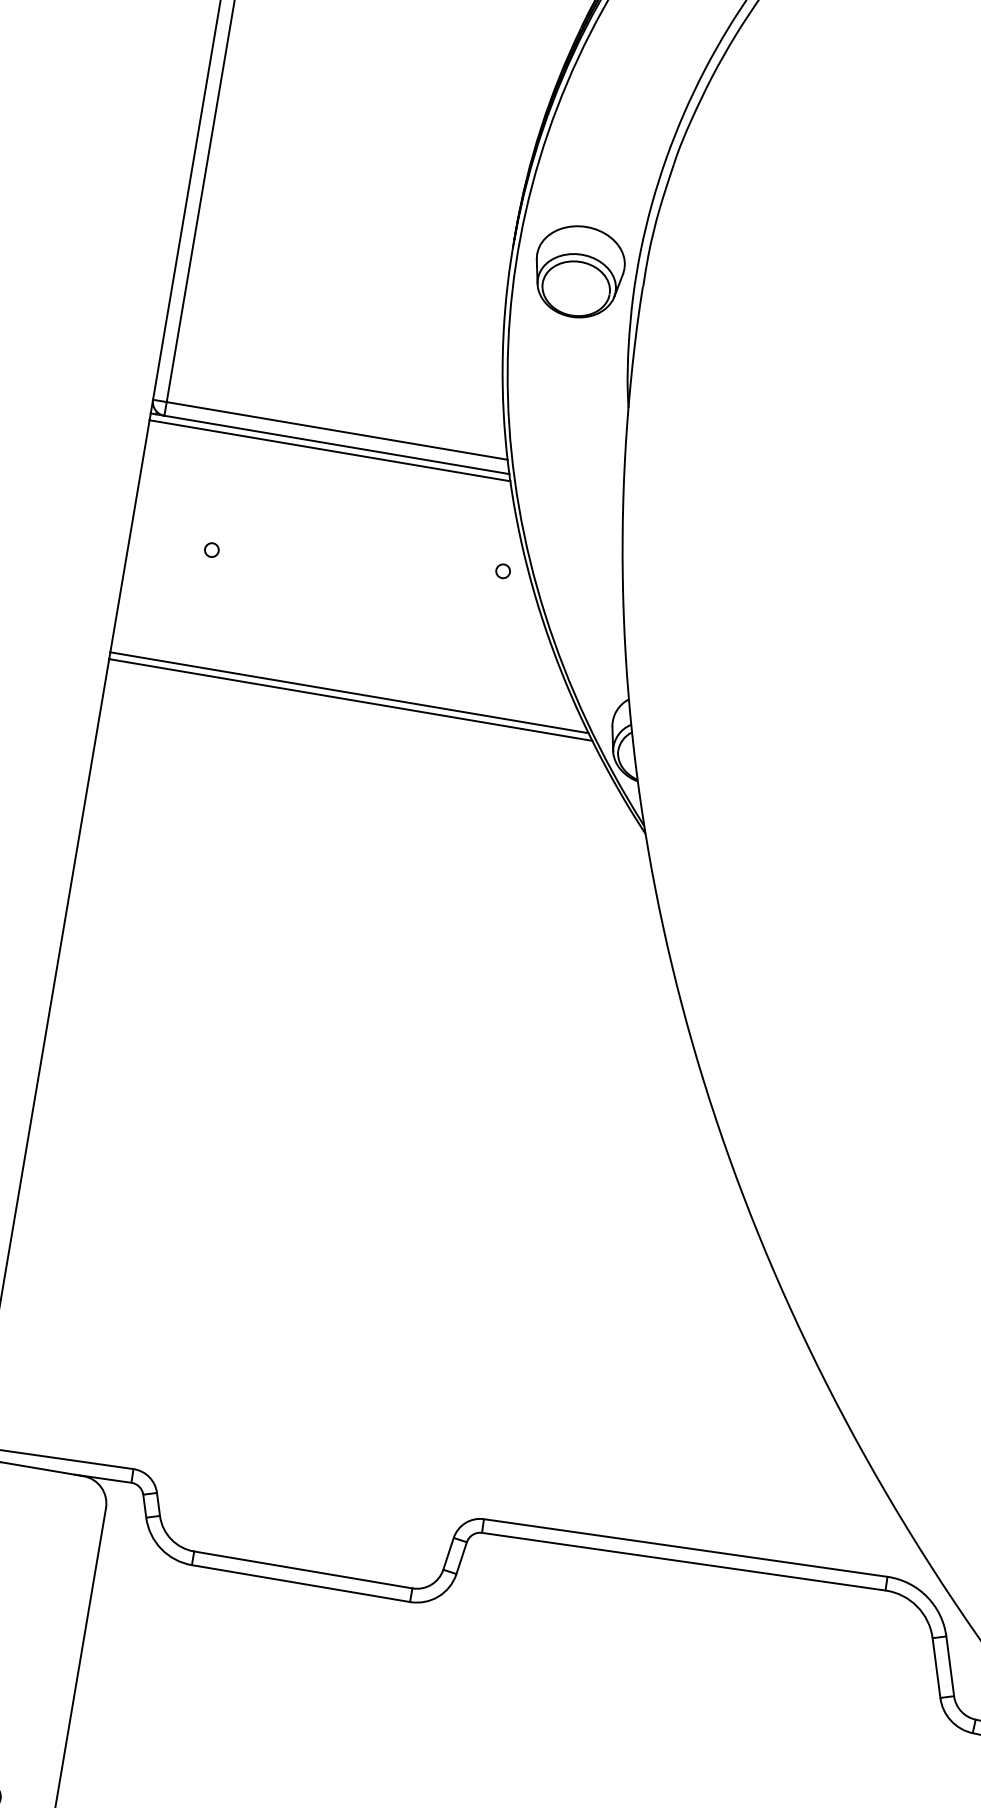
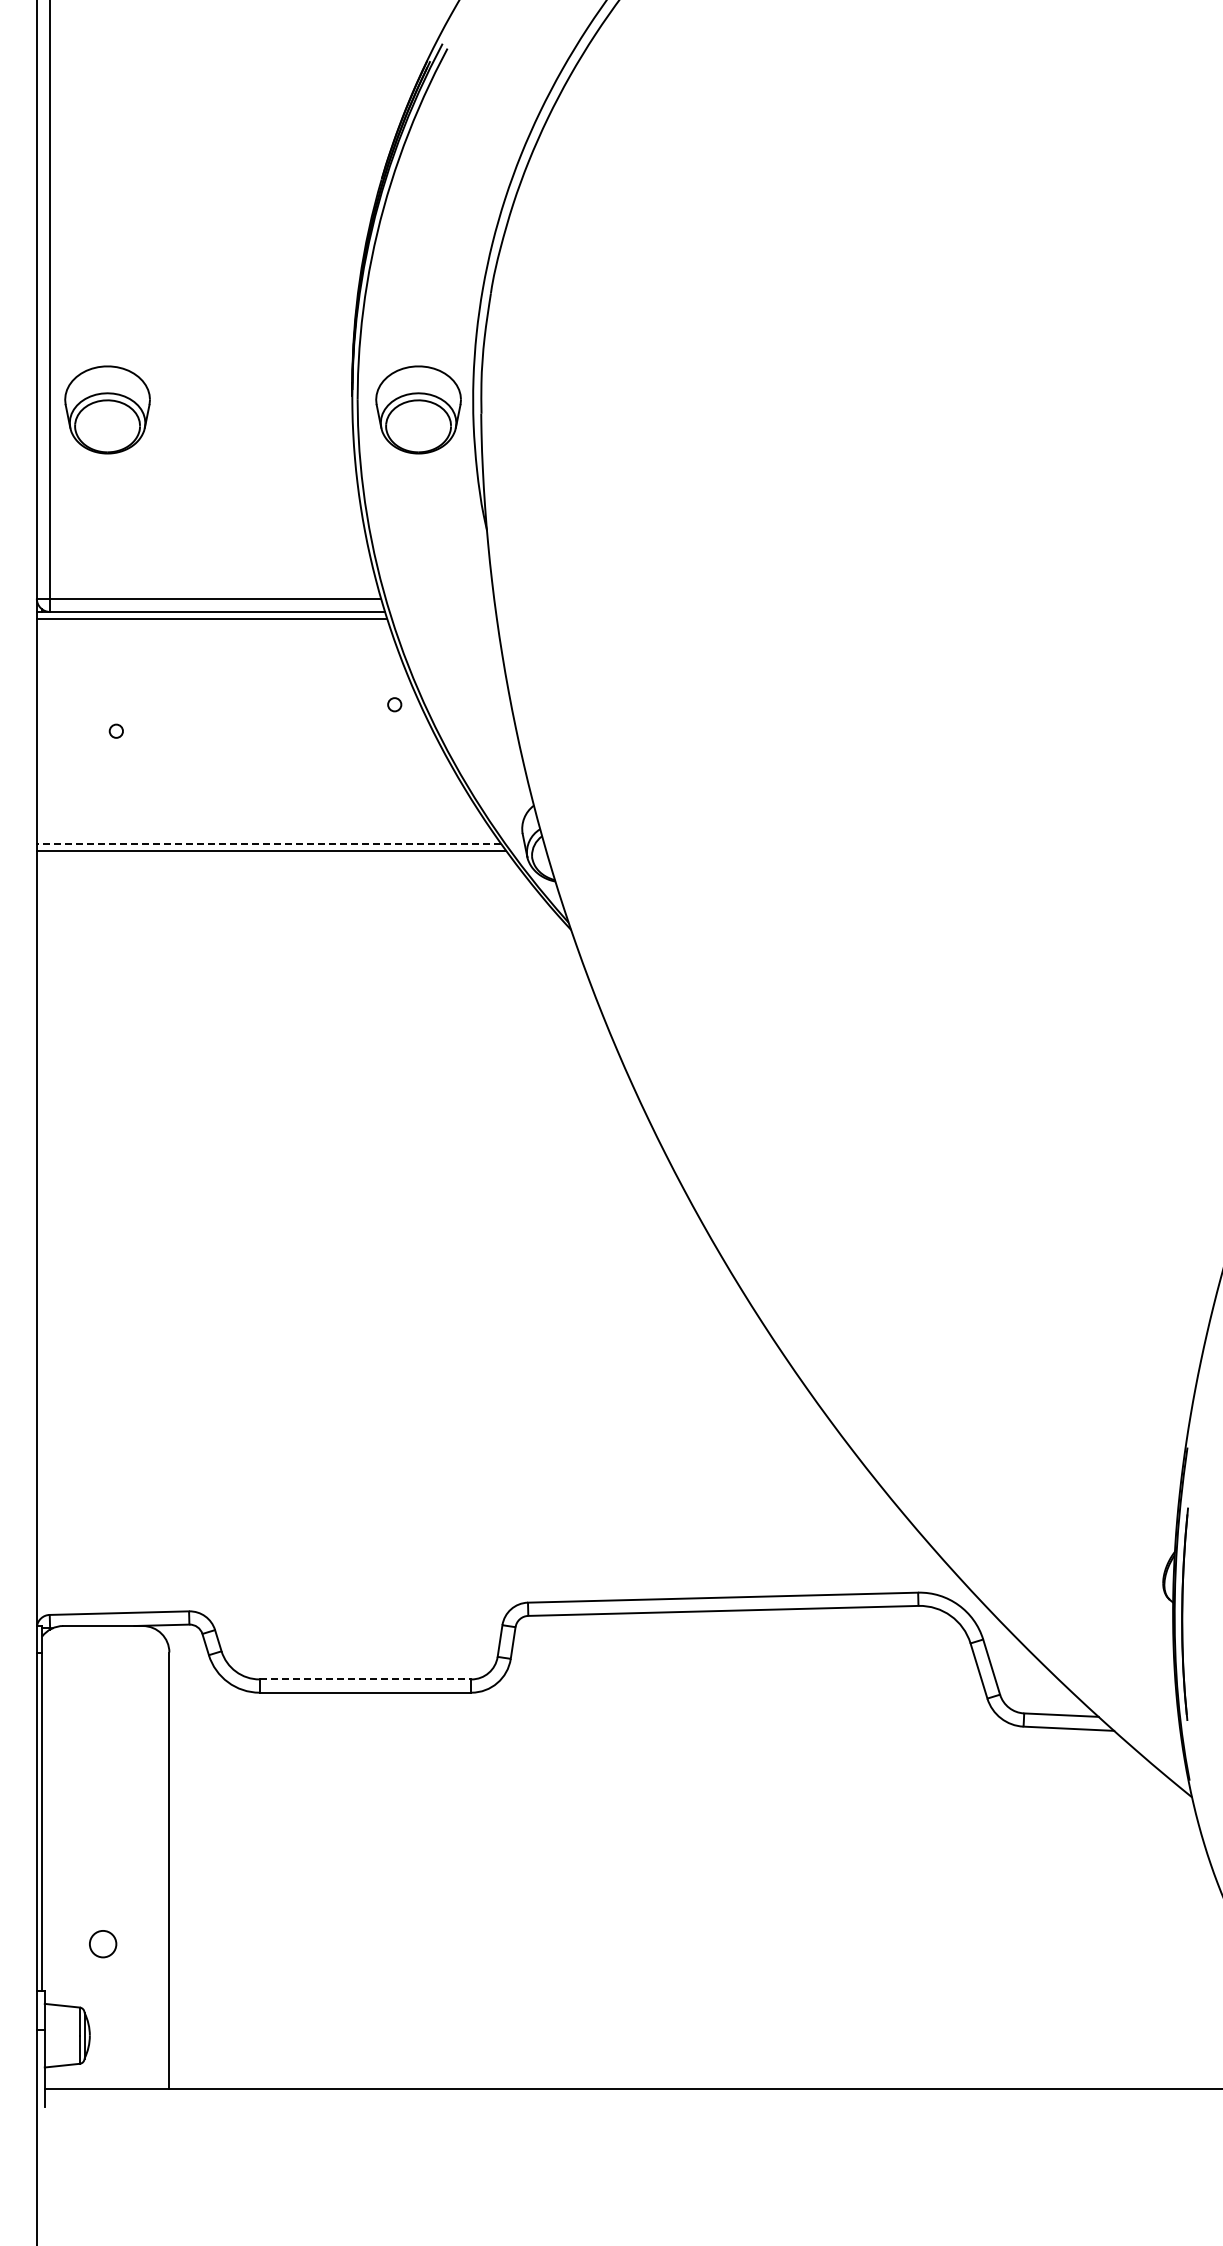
part: (258, 217) -> (107, 409), added
line: (348, 692) -> (268, 843), solid -> dashed
line: (303, 1569) -> (365, 1679), solid -> dashed

